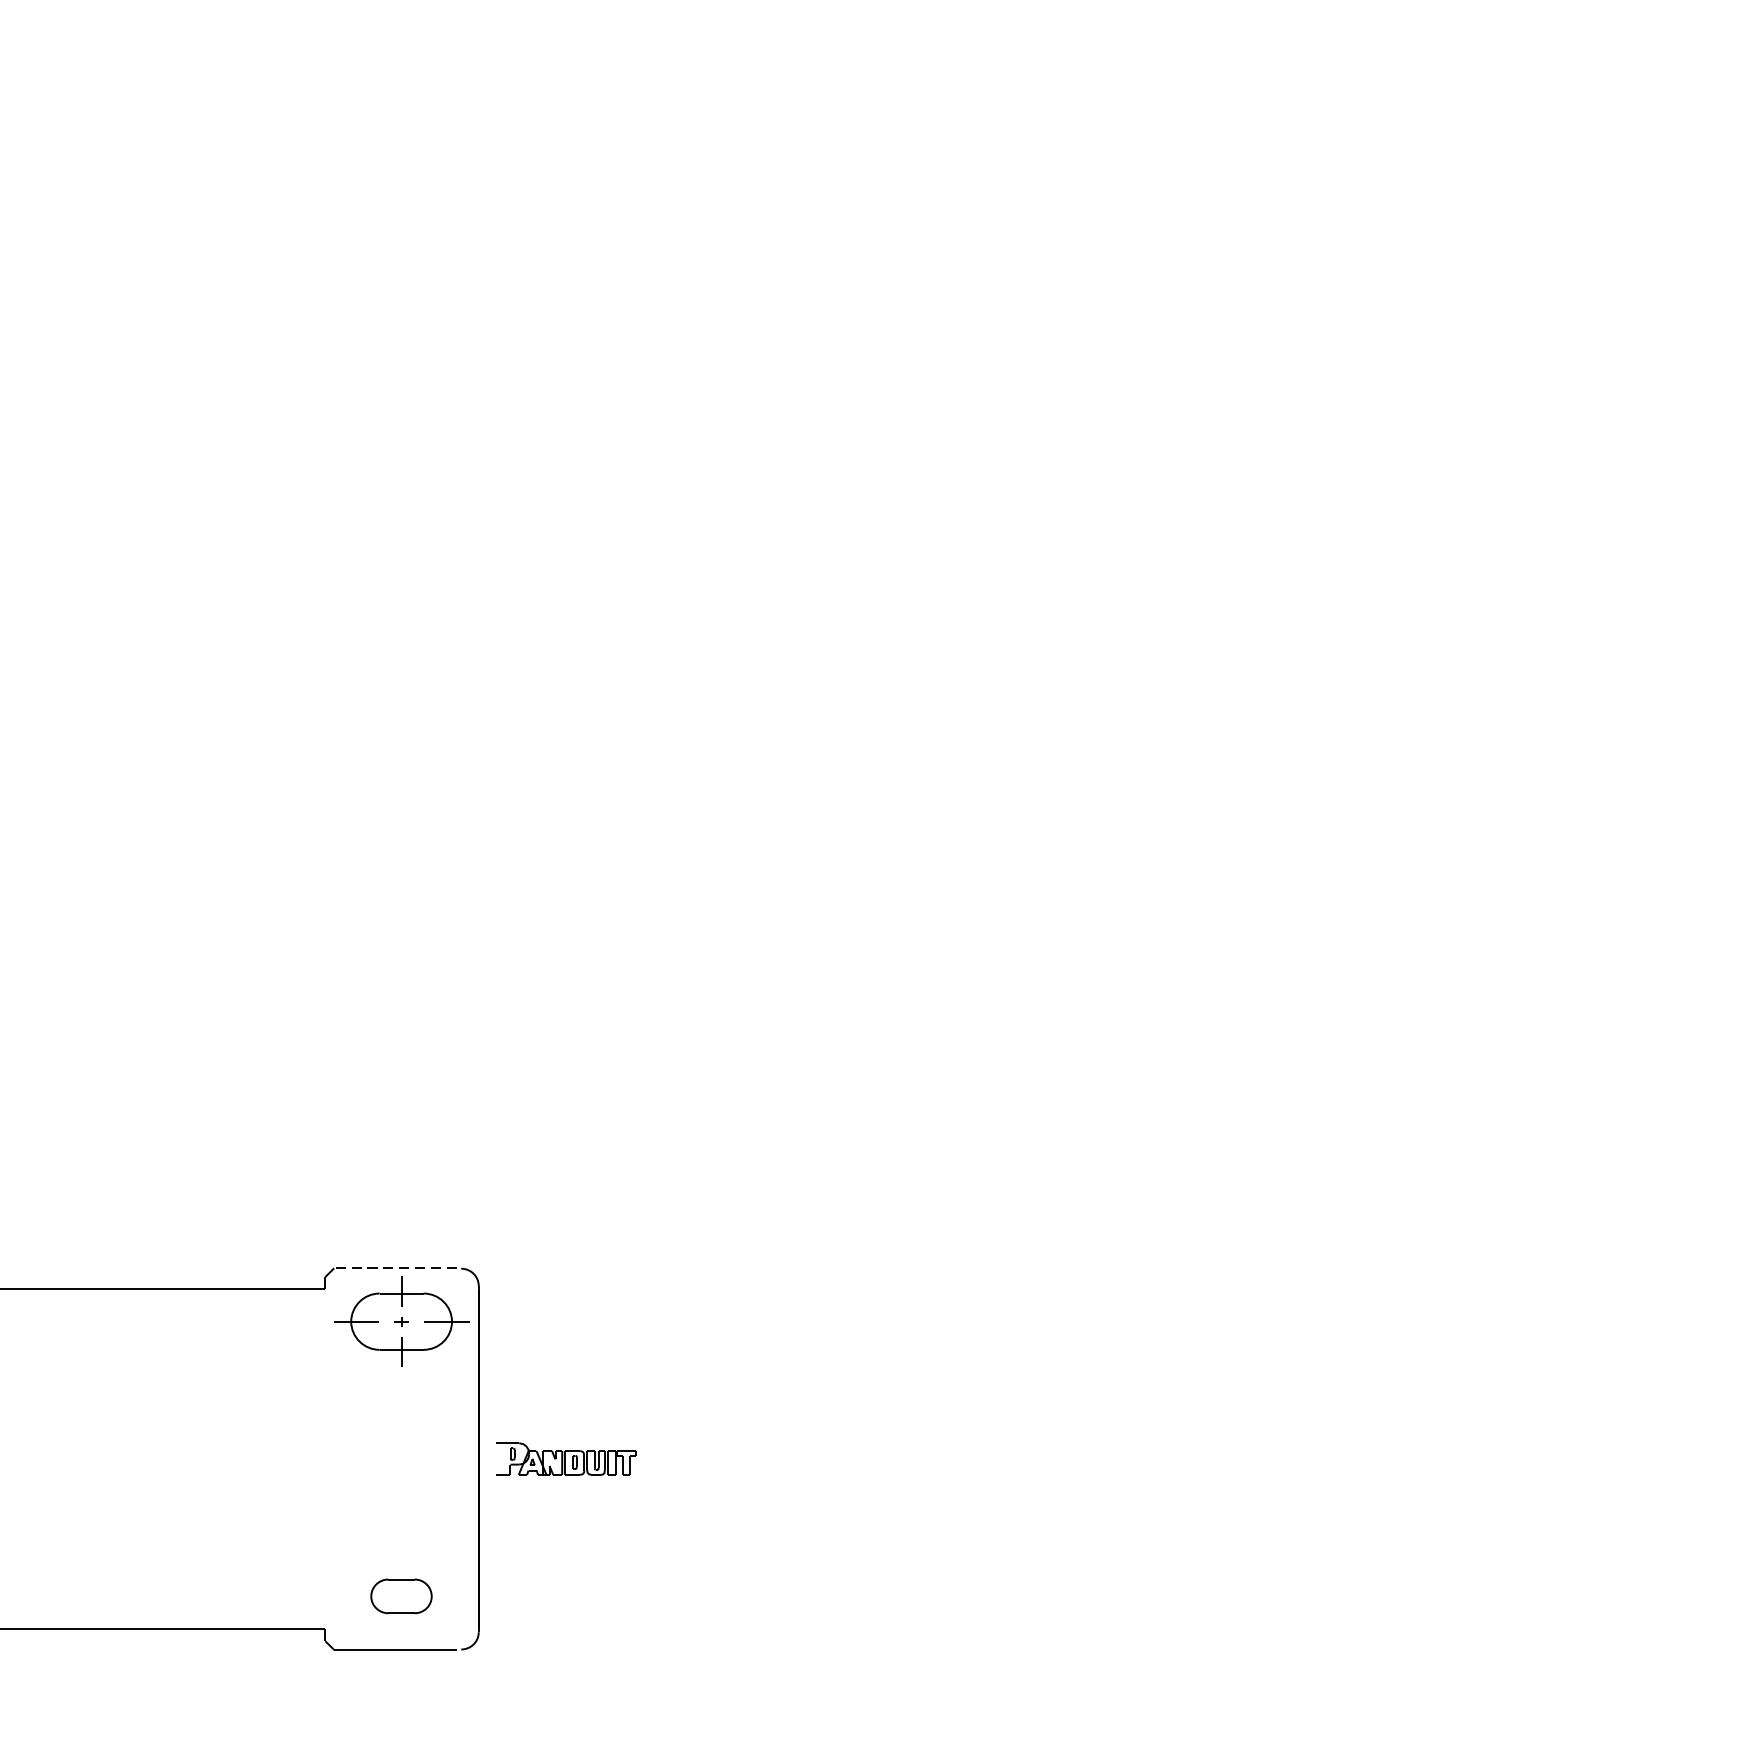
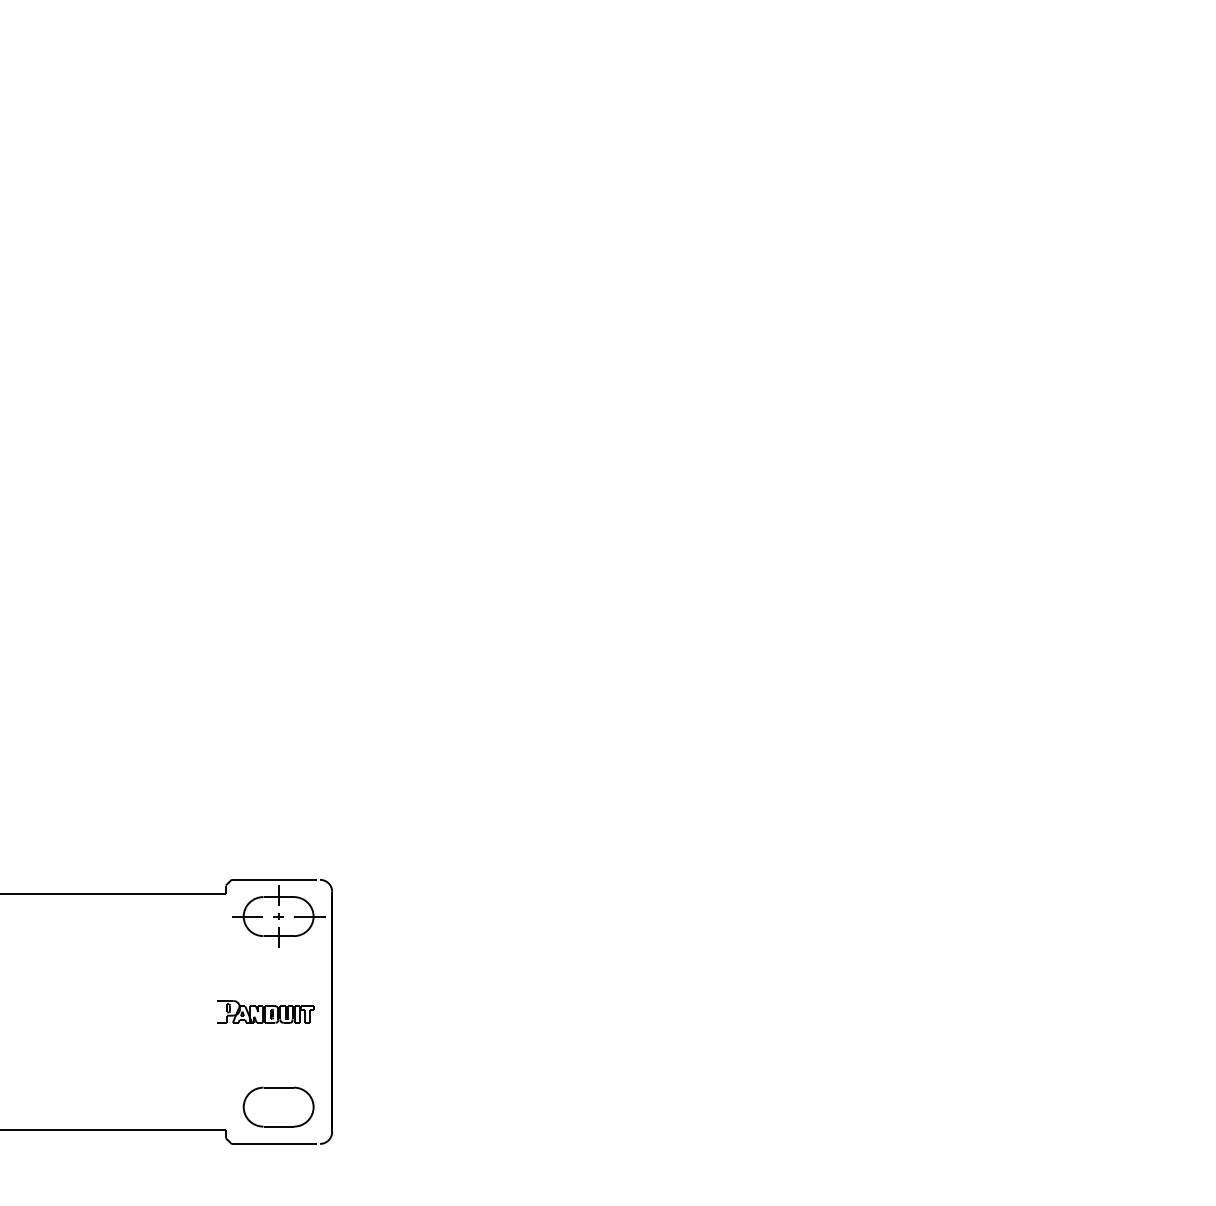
line: (395, 1268) -> (274, 879), dashed -> solid
part: (565, 1458) -> (265, 1011), moved
part: (401, 1595) -> (278, 1106), size x1.67

